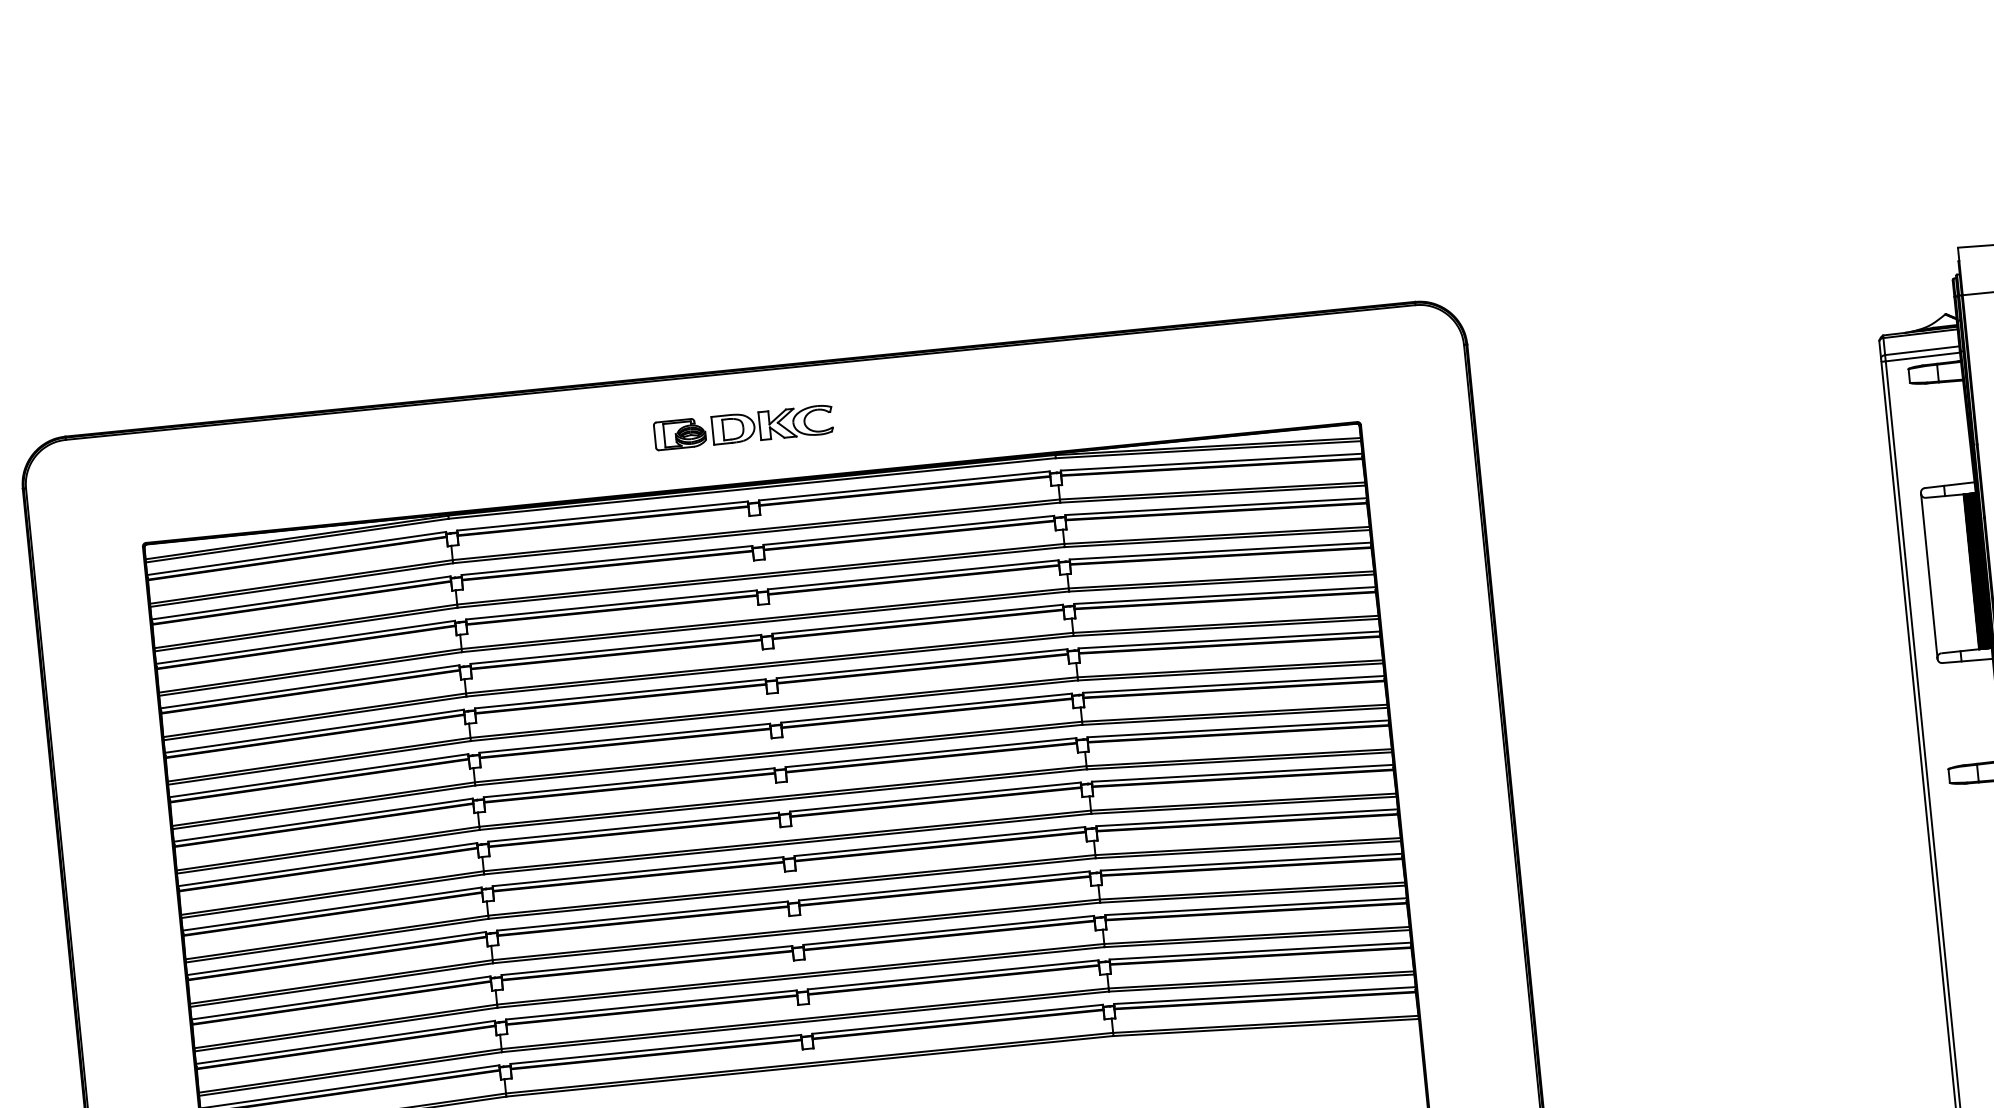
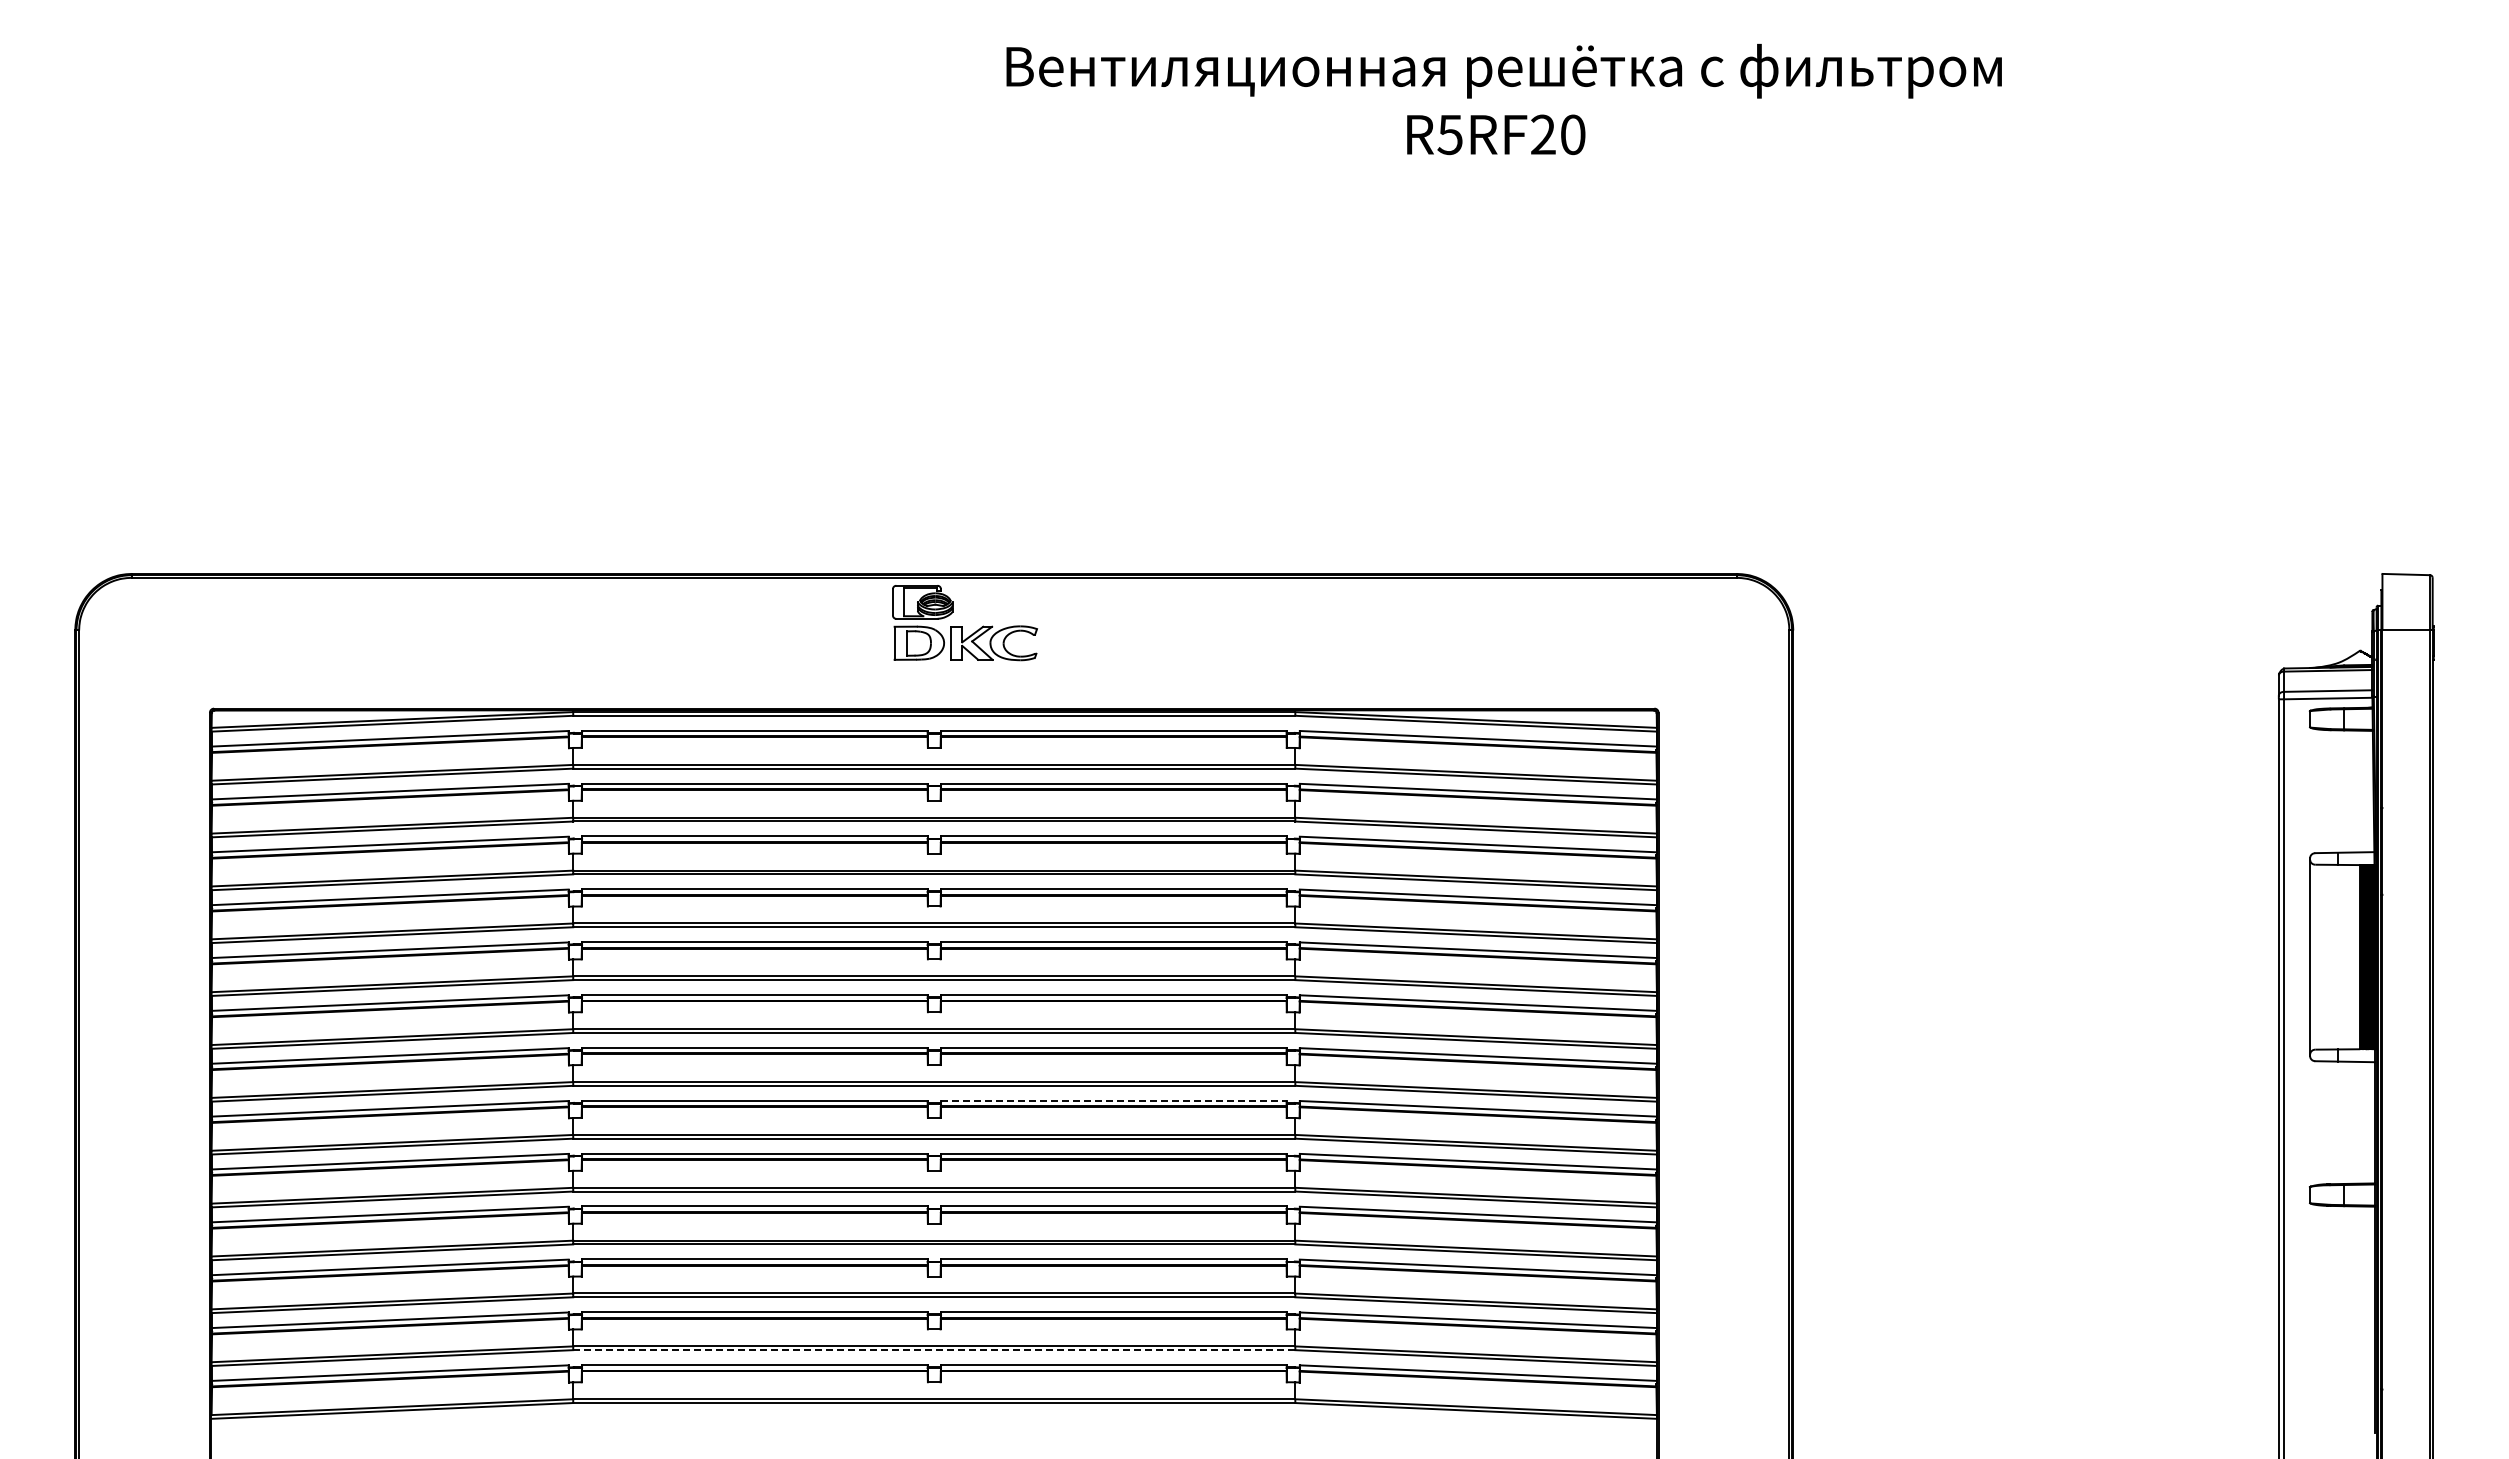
part: (679, 434) -> (922, 602), moved
line: (935, 796) -> (1113, 1100), solid -> dashed
line: (804, 1022) -> (933, 1350), solid -> dashed

